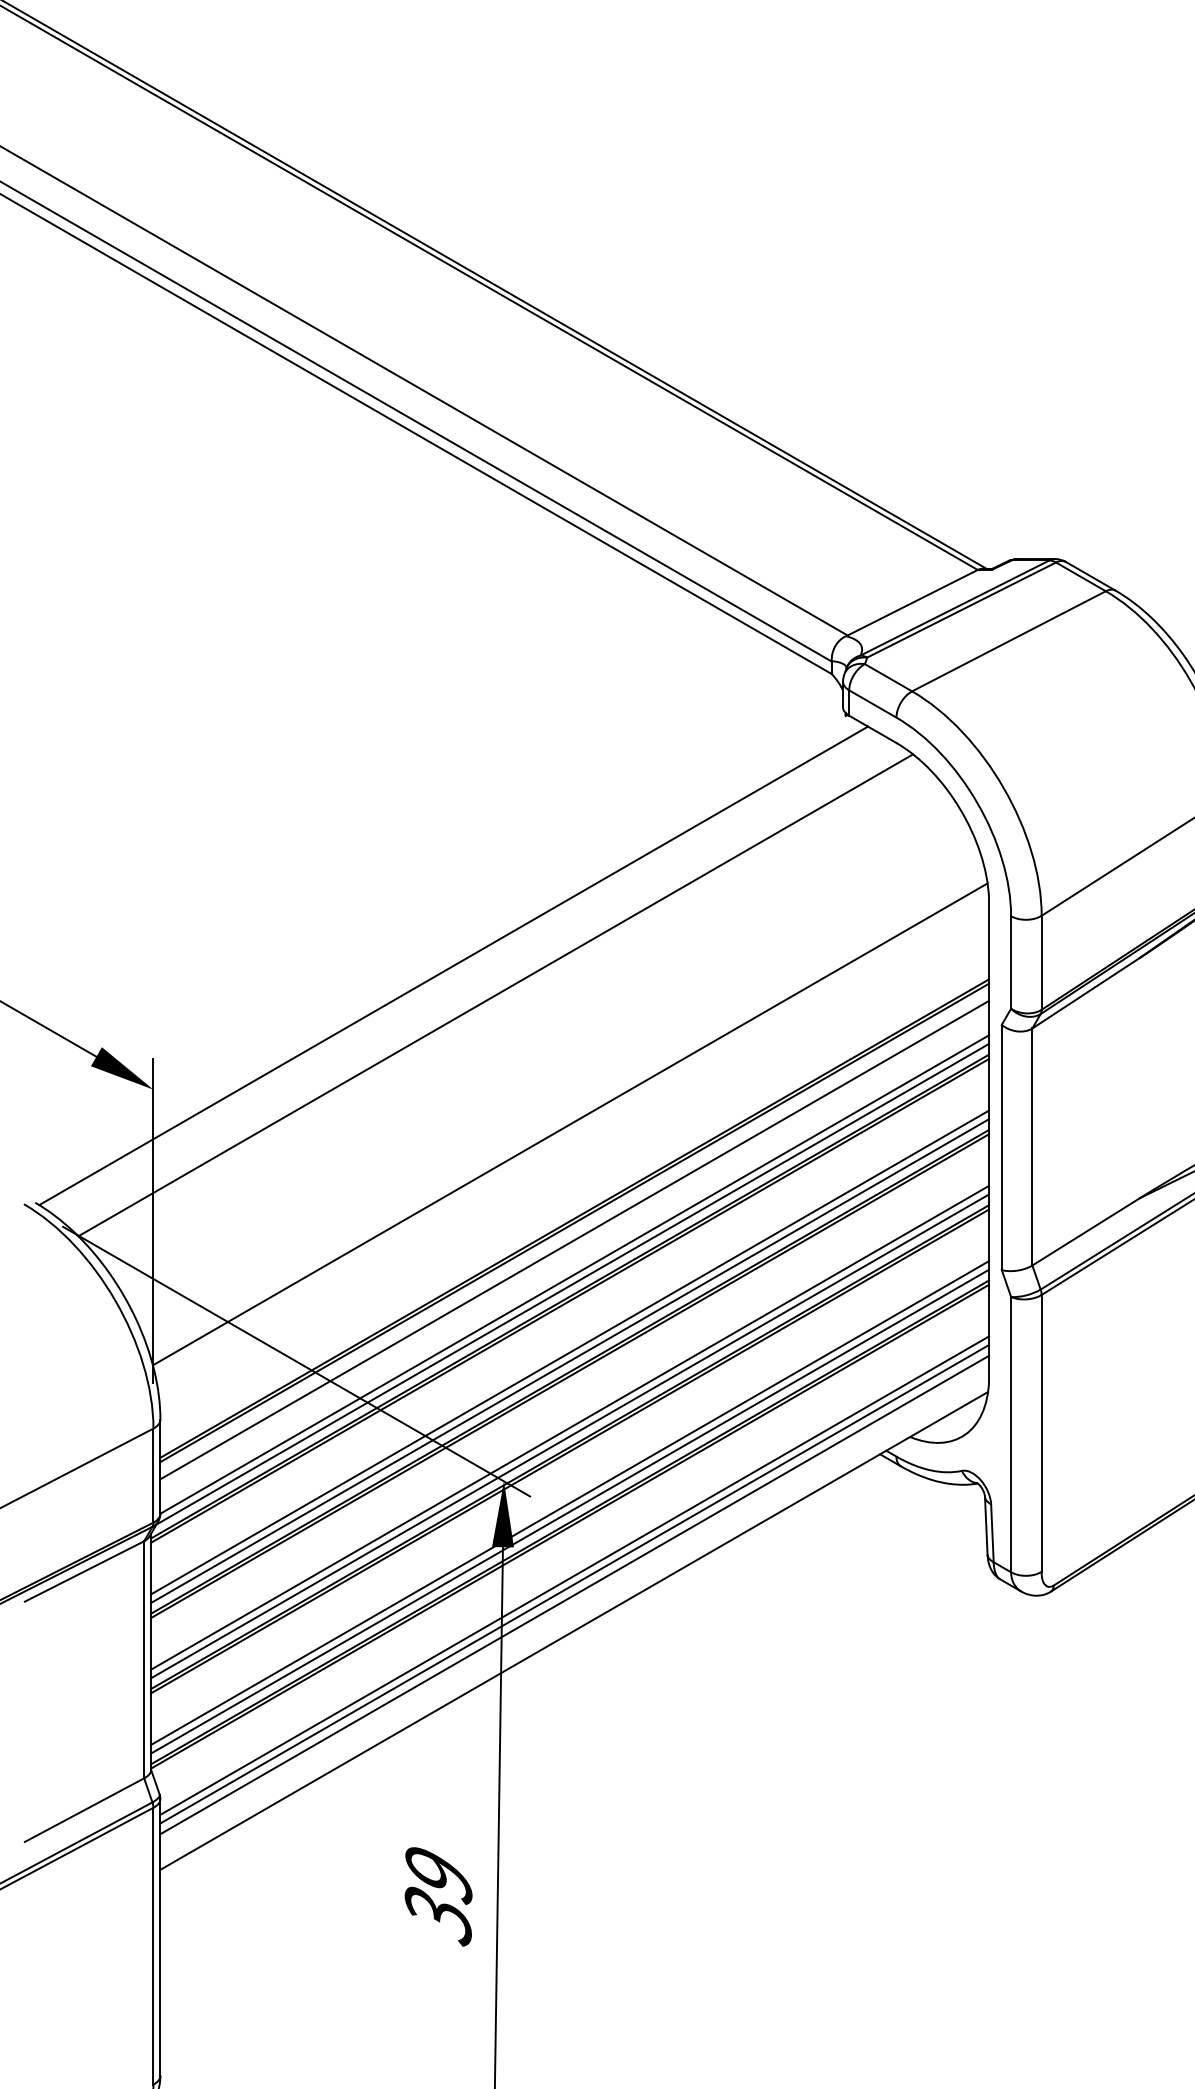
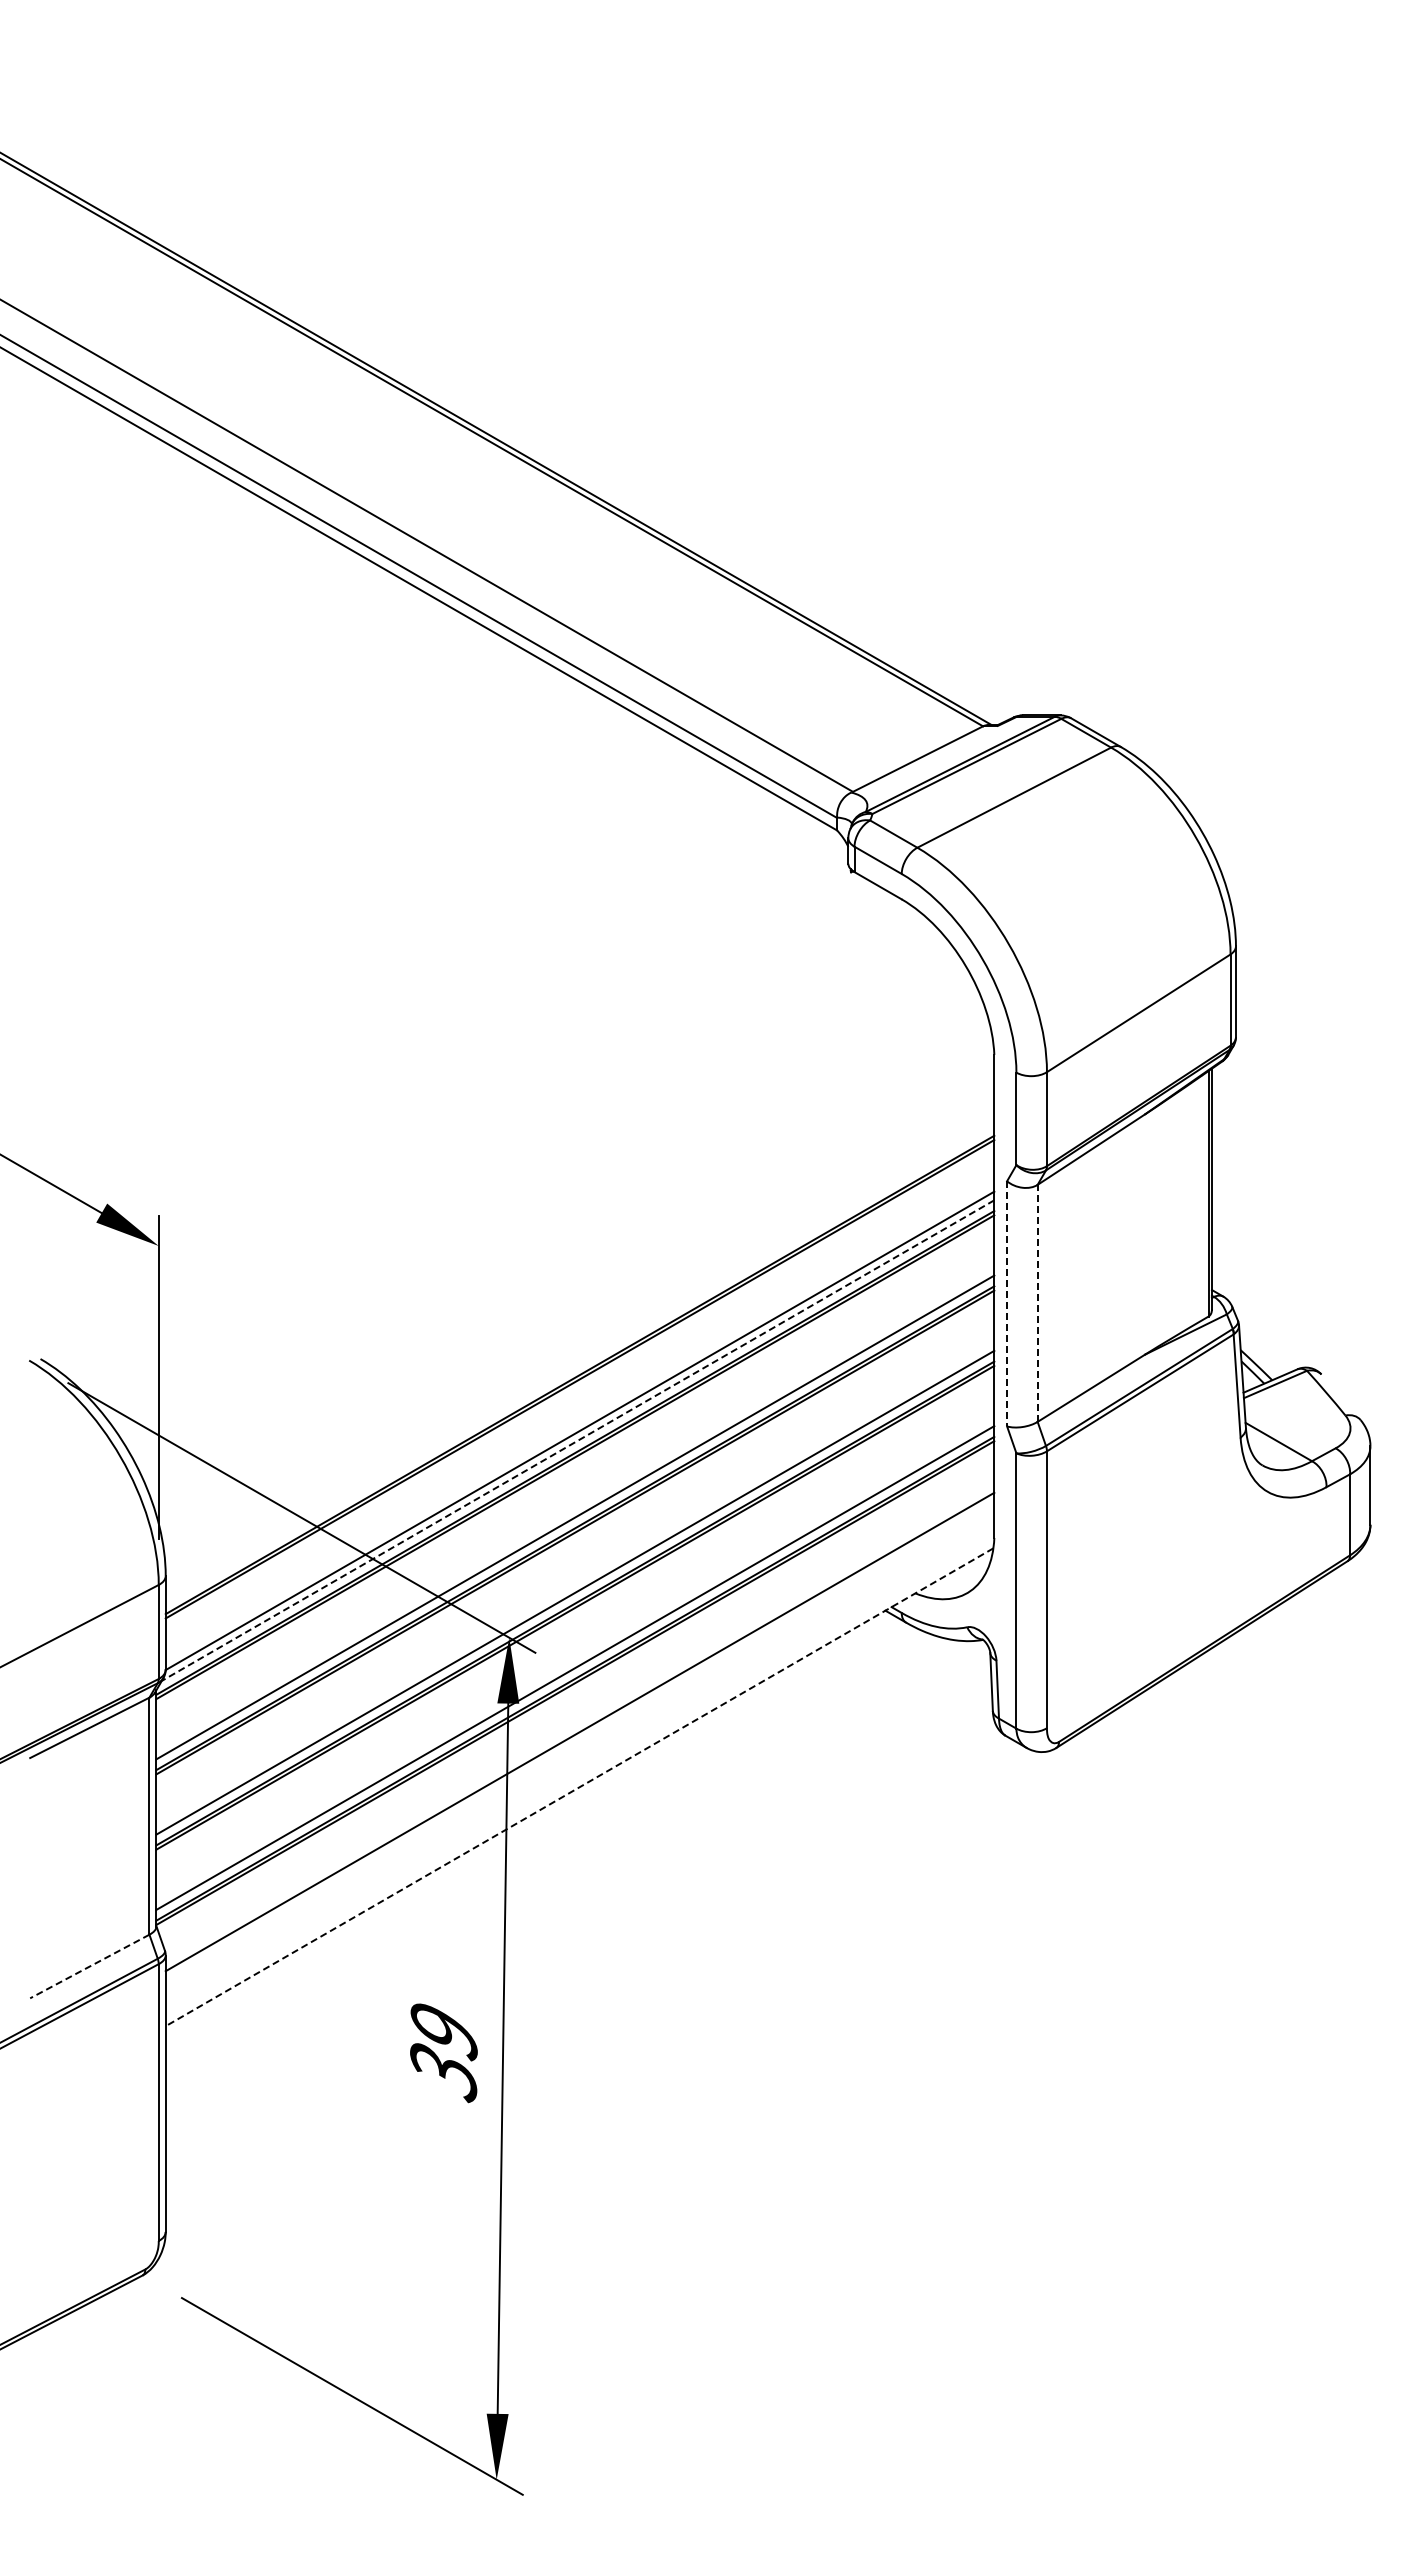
line: (453, 965) -> (458, 1121), removed
line: (495, 995) -> (500, 1151), removed
line: (570, 1124) -> (575, 1280), removed
line: (1002, 1147) -> (1007, 1303), solid -> dashed
line: (1032, 1147) -> (1037, 1303), solid -> dashed
line: (574, 1240) -> (579, 1396), removed
line: (573, 1284) -> (578, 1440), solid -> dashed
line: (570, 1352) -> (575, 1508), removed
line: (570, 1428) -> (575, 1584), removed
line: (570, 1503) -> (575, 1659), removed
line: (574, 1584) -> (579, 1740), removed
line: (574, 1595) -> (579, 1751), removed
line: (574, 1631) -> (579, 1787), solid -> dashed
line: (84, 1810) -> (89, 1966), solid -> dashed

